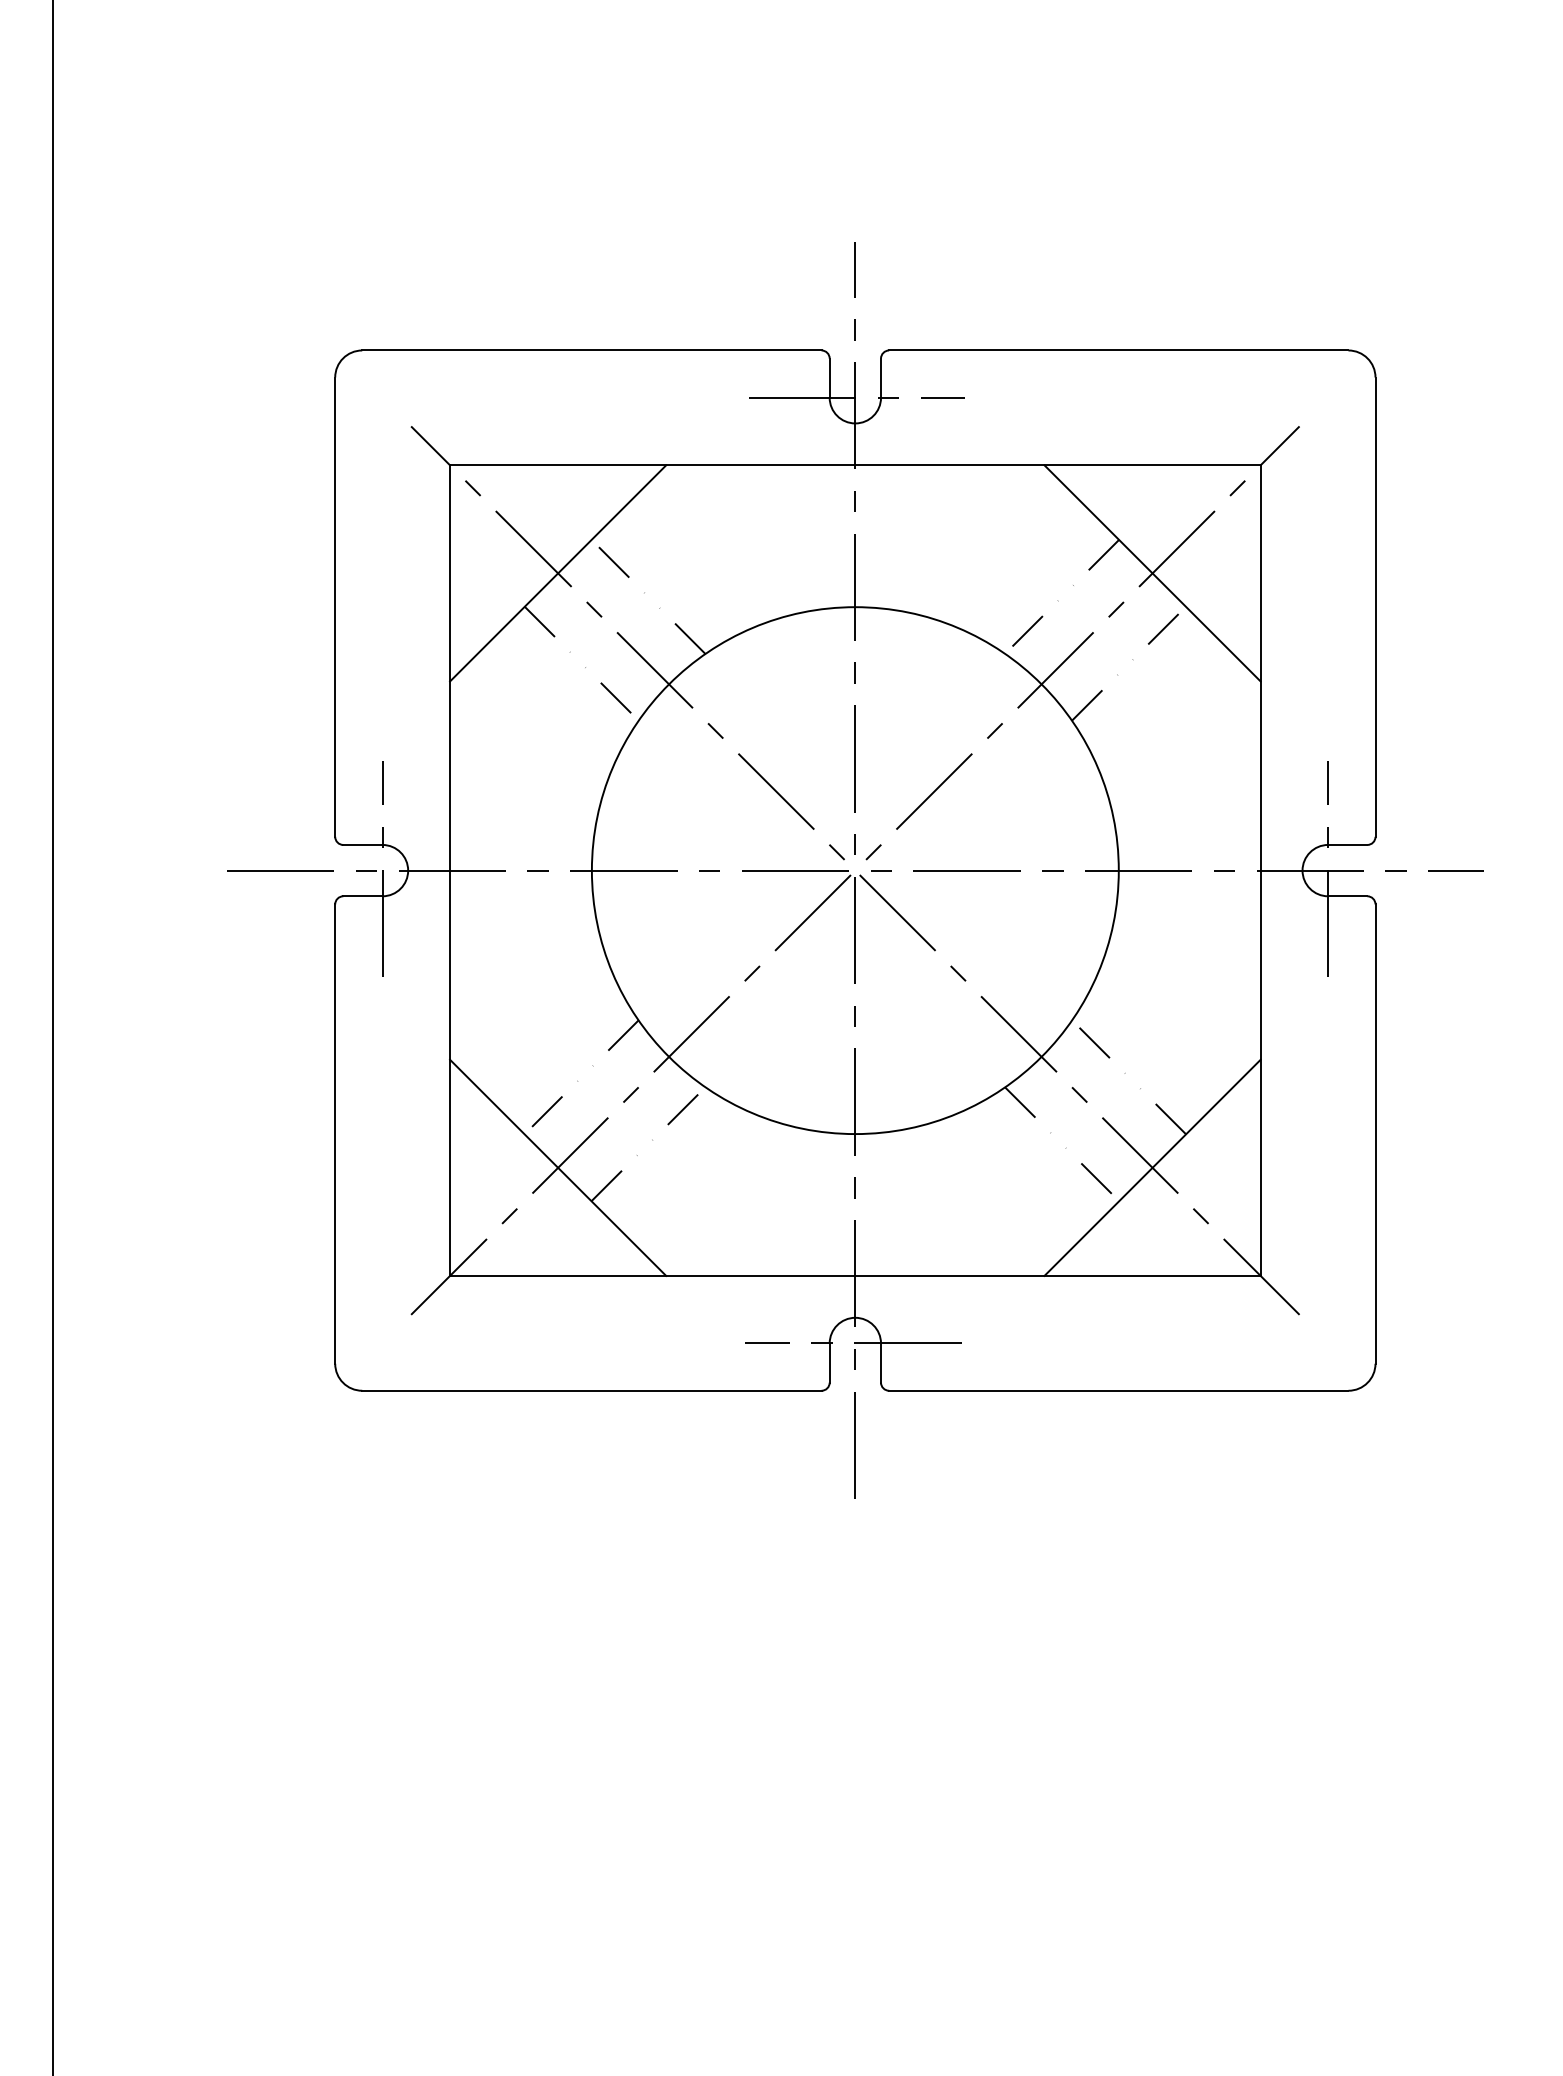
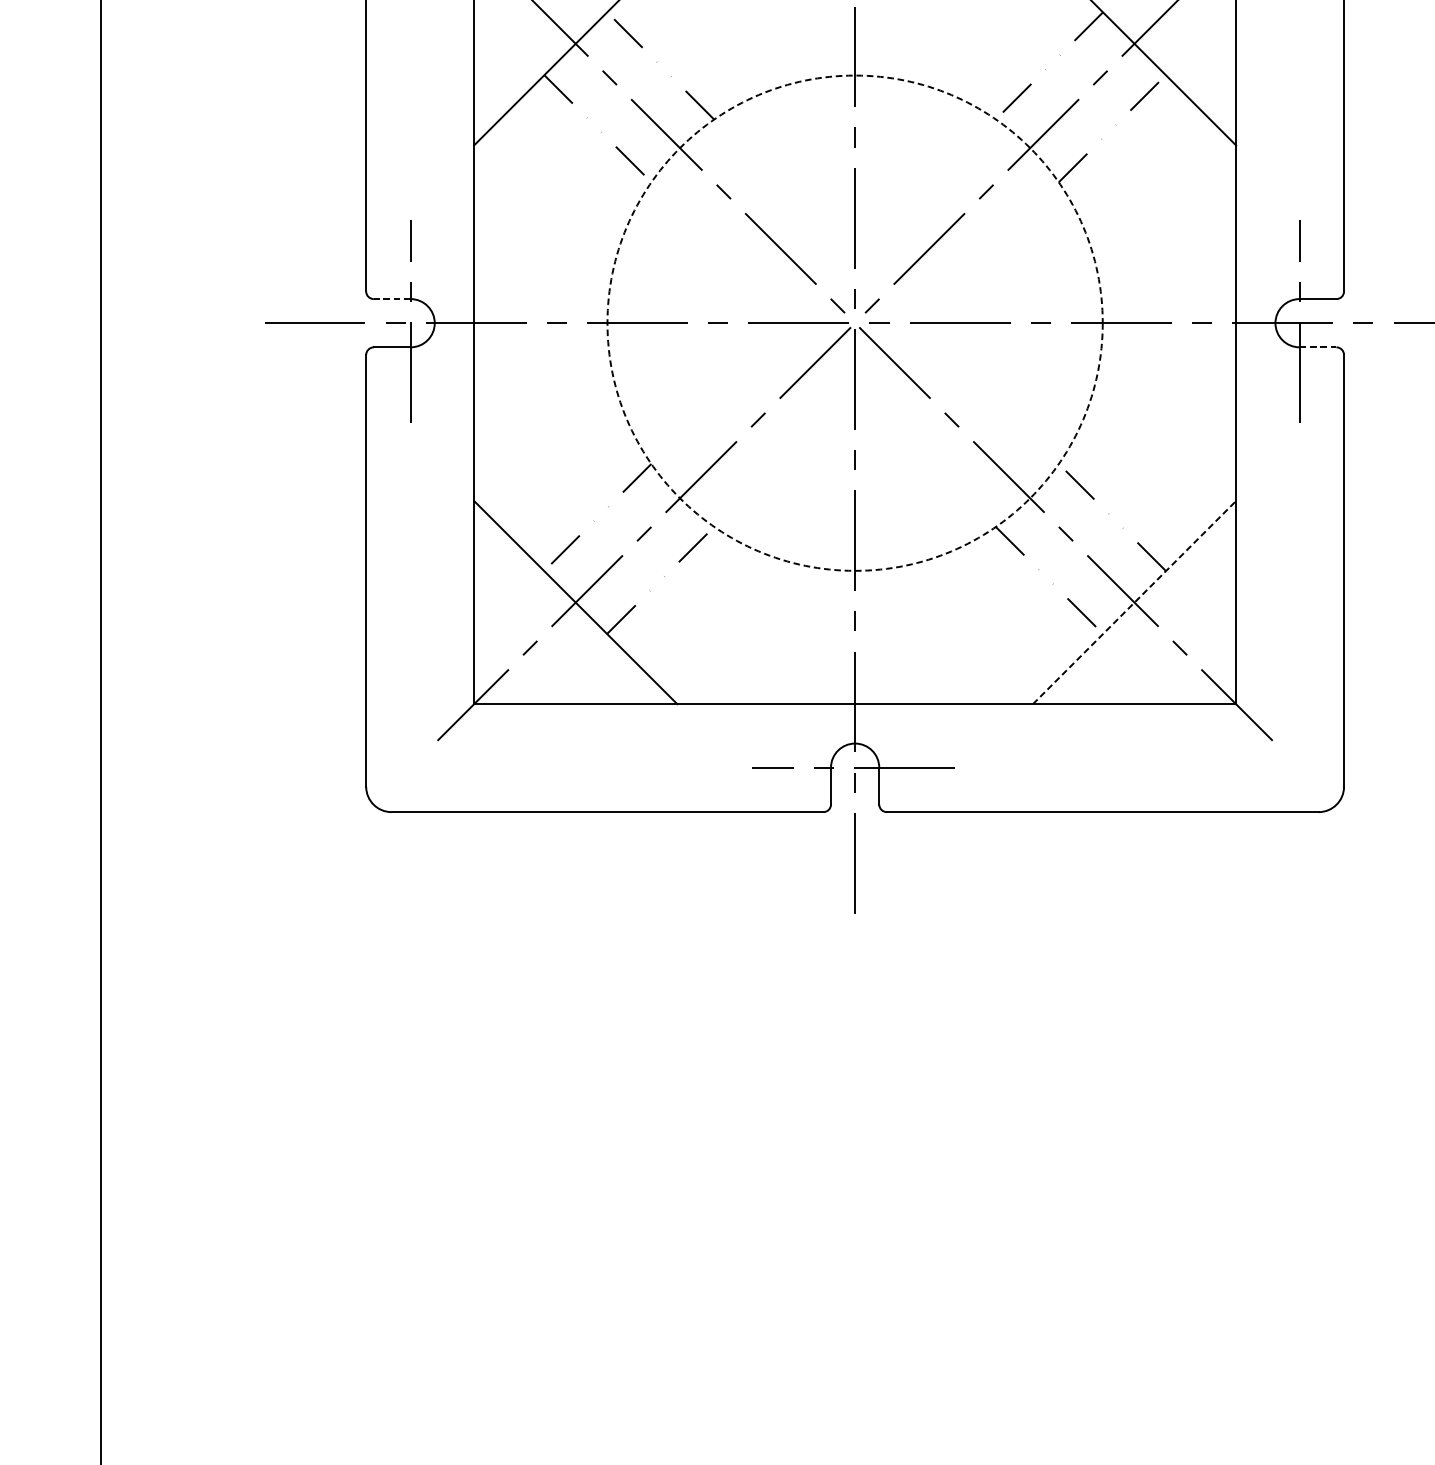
line: (362, 844) -> (391, 298), solid -> dashed
circle: (854, 870) -> (854, 323), solid -> dashed
line: (1347, 896) -> (1317, 347), solid -> dashed
line: (1152, 1167) -> (1134, 602), solid -> dashed

